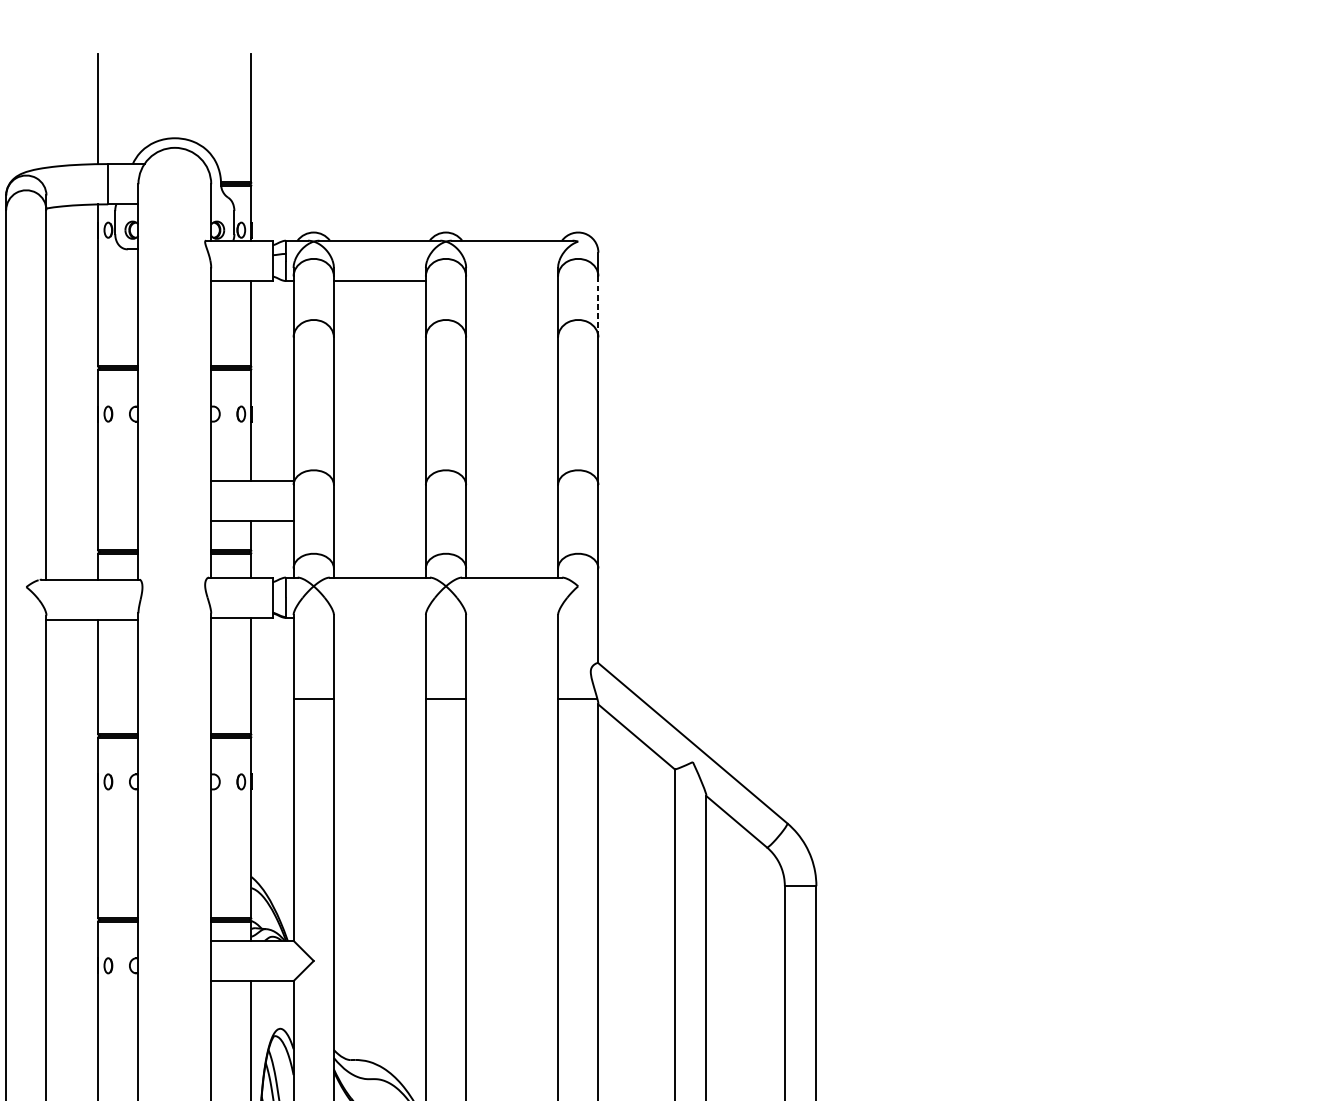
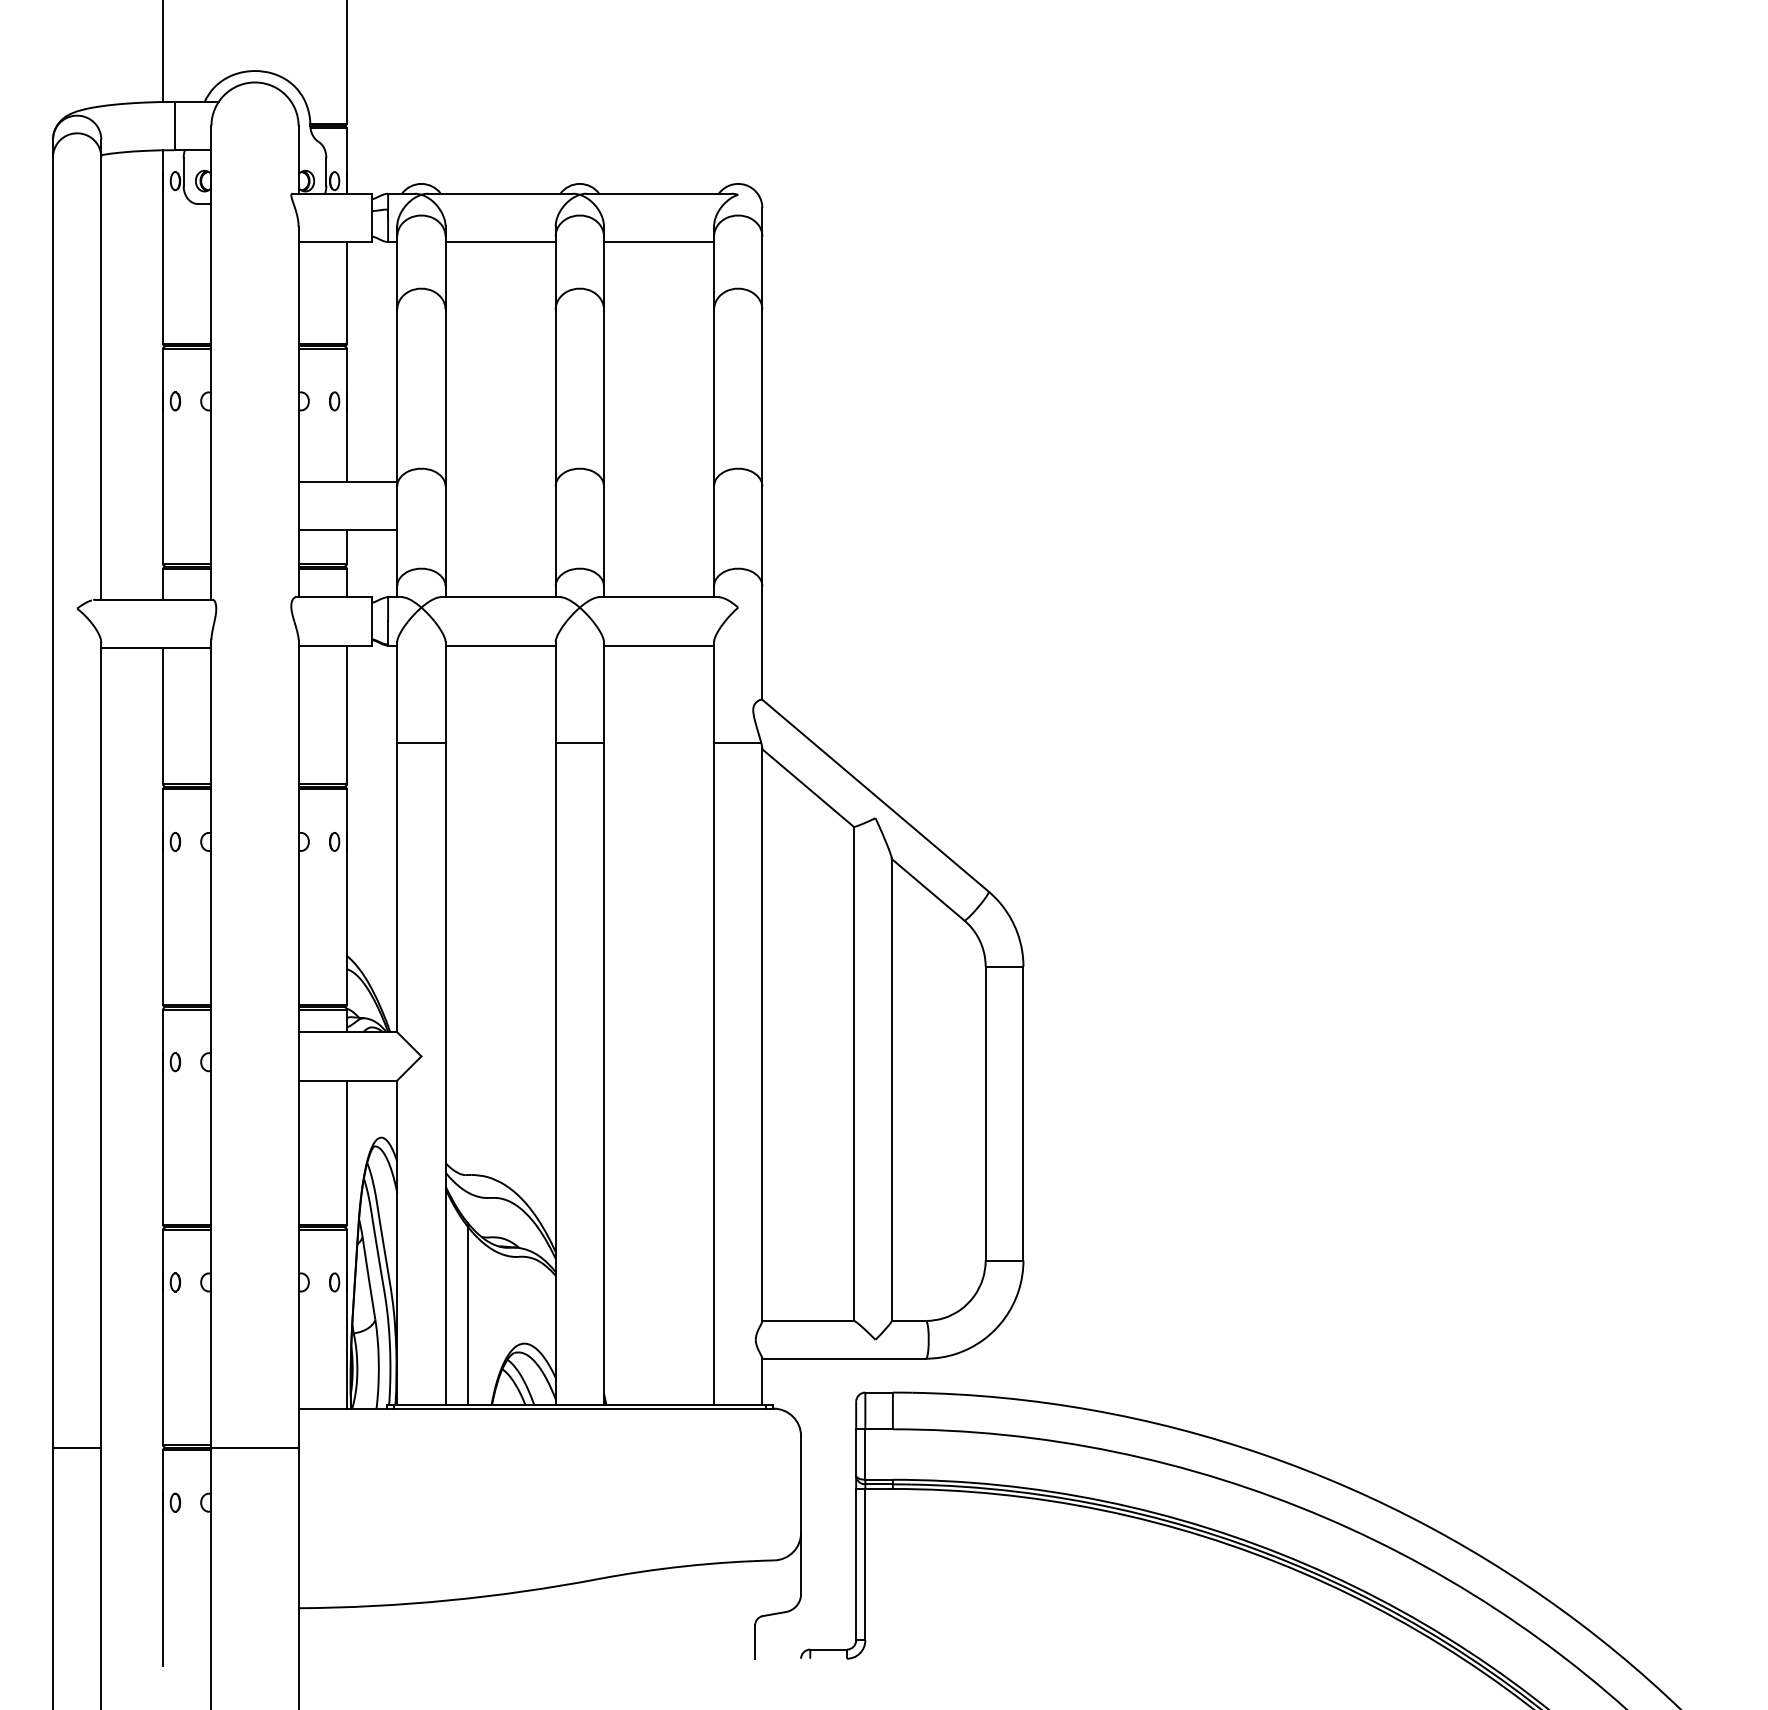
line: (511, 280) -> (658, 241), added
line: (598, 307) -> (762, 273), dashed -> solid
line: (379, 617) -> (500, 645), added
line: (511, 617) -> (658, 645), added

